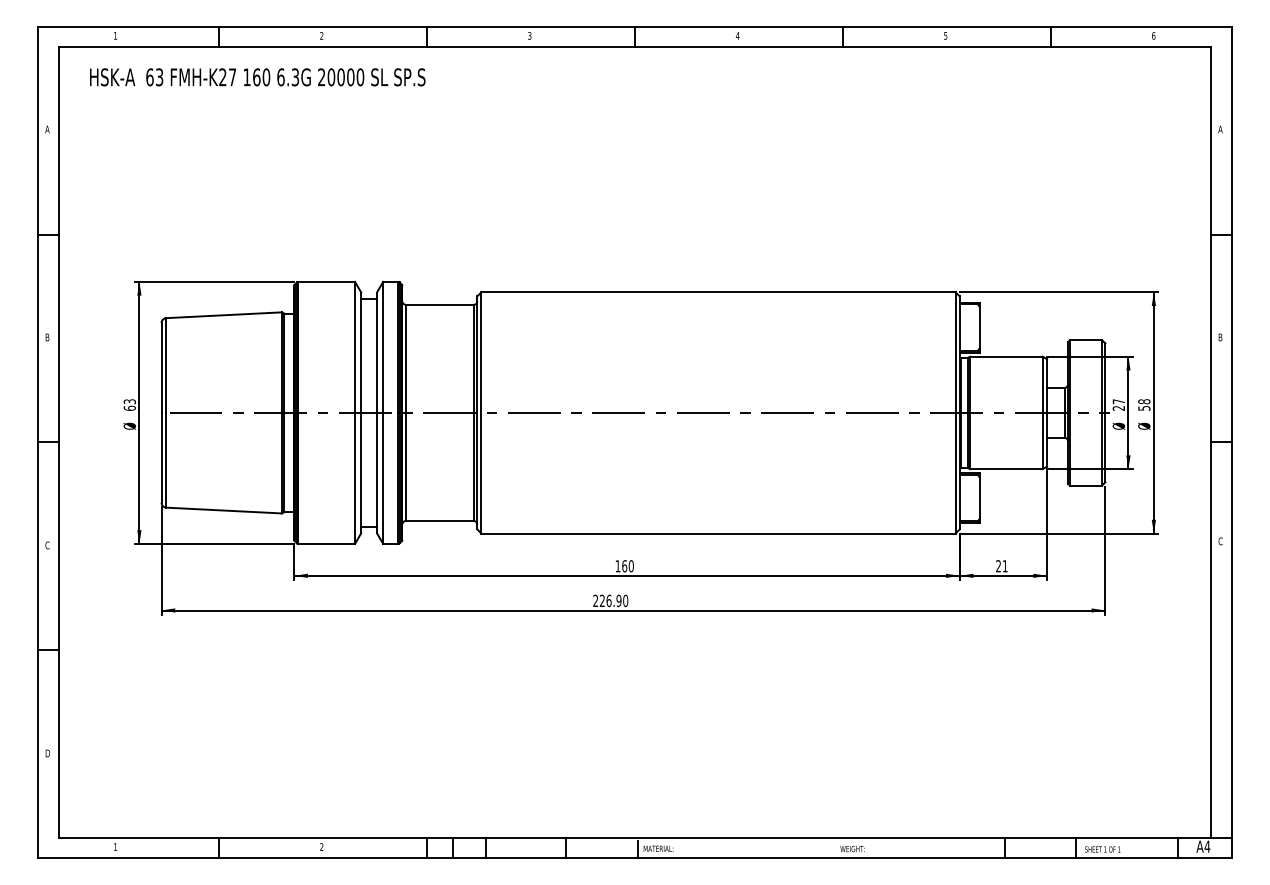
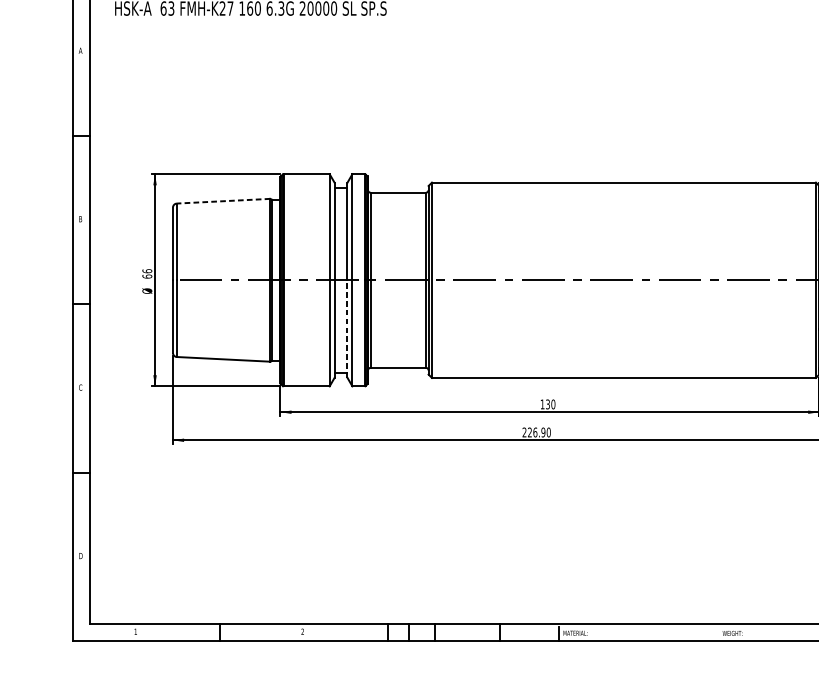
line: (224, 315) -> (223, 201), solid -> dashed
text: (129, 401) -> (147, 271), 63 -> 66
line: (377, 472) -> (347, 328), solid -> dashed
text: (624, 566) -> (547, 404), 160 -> 130

